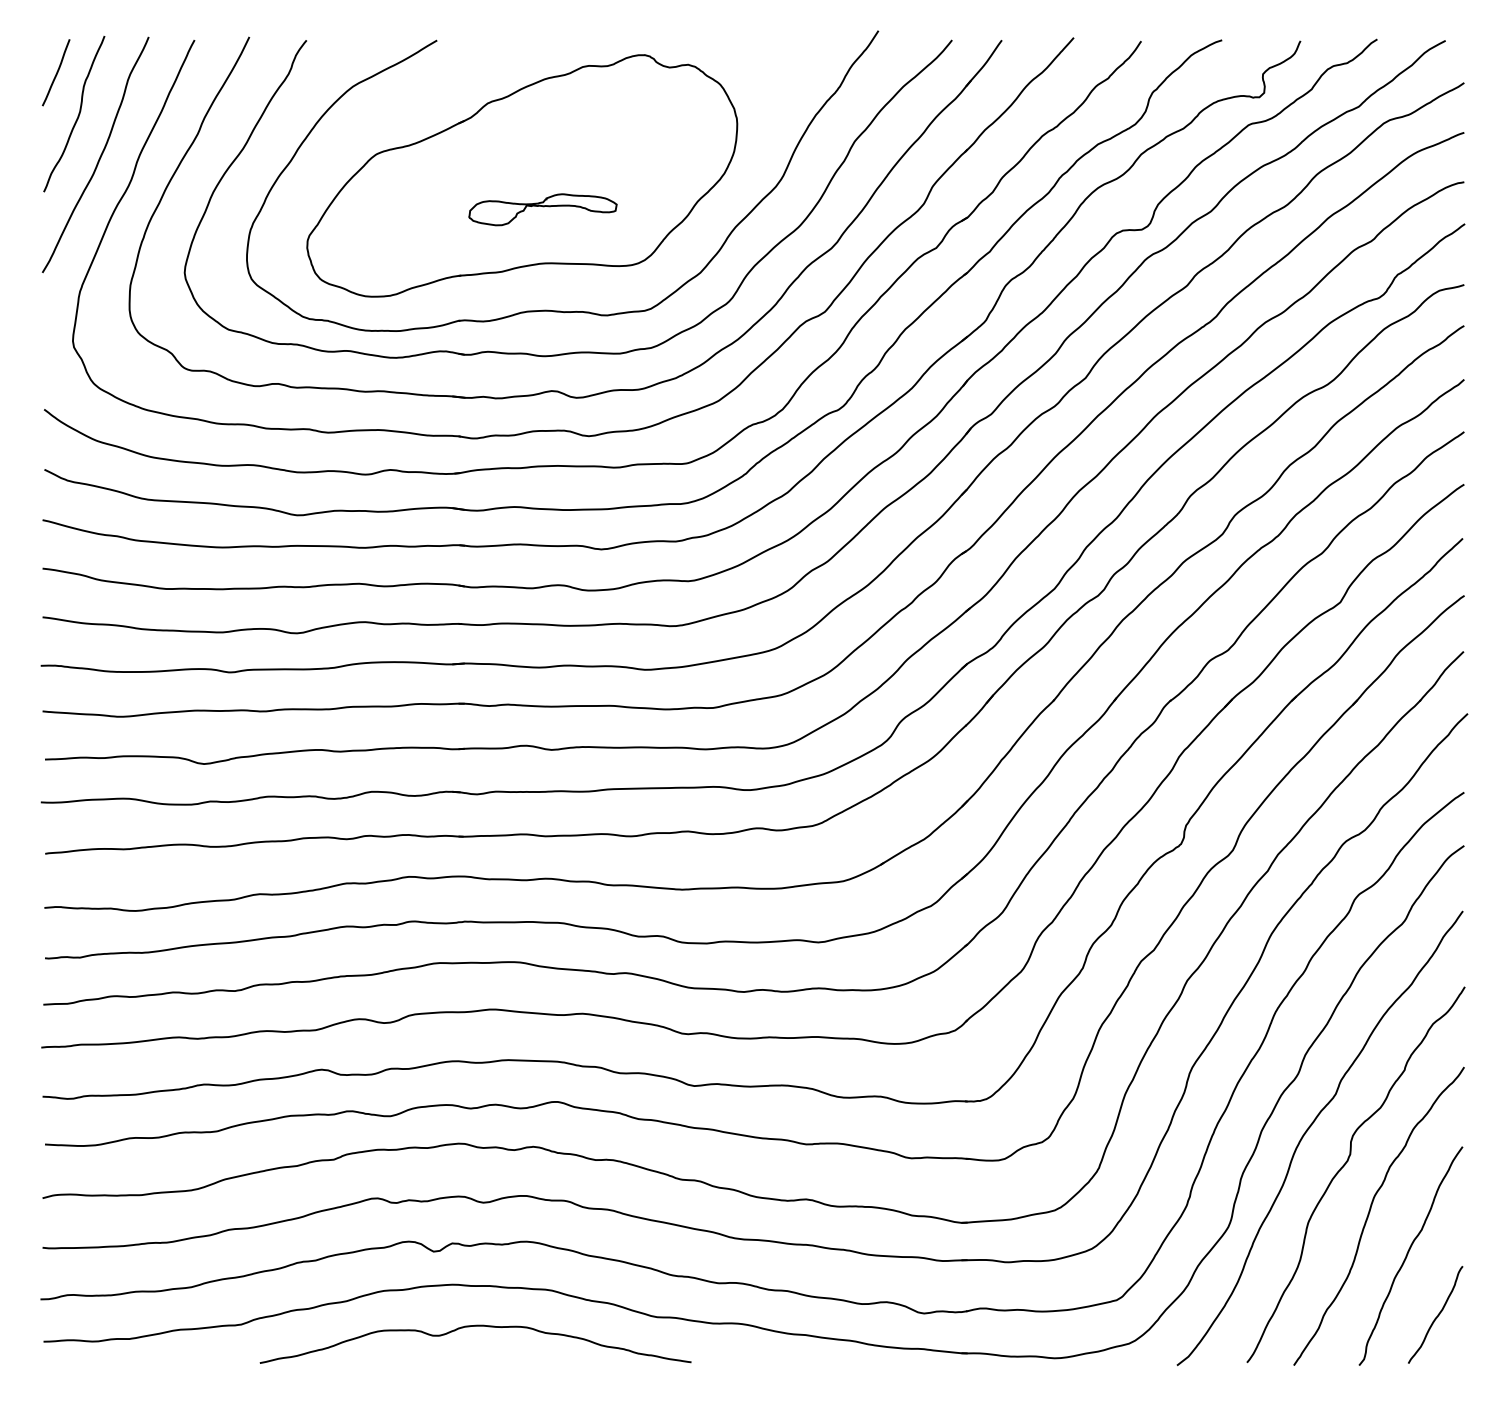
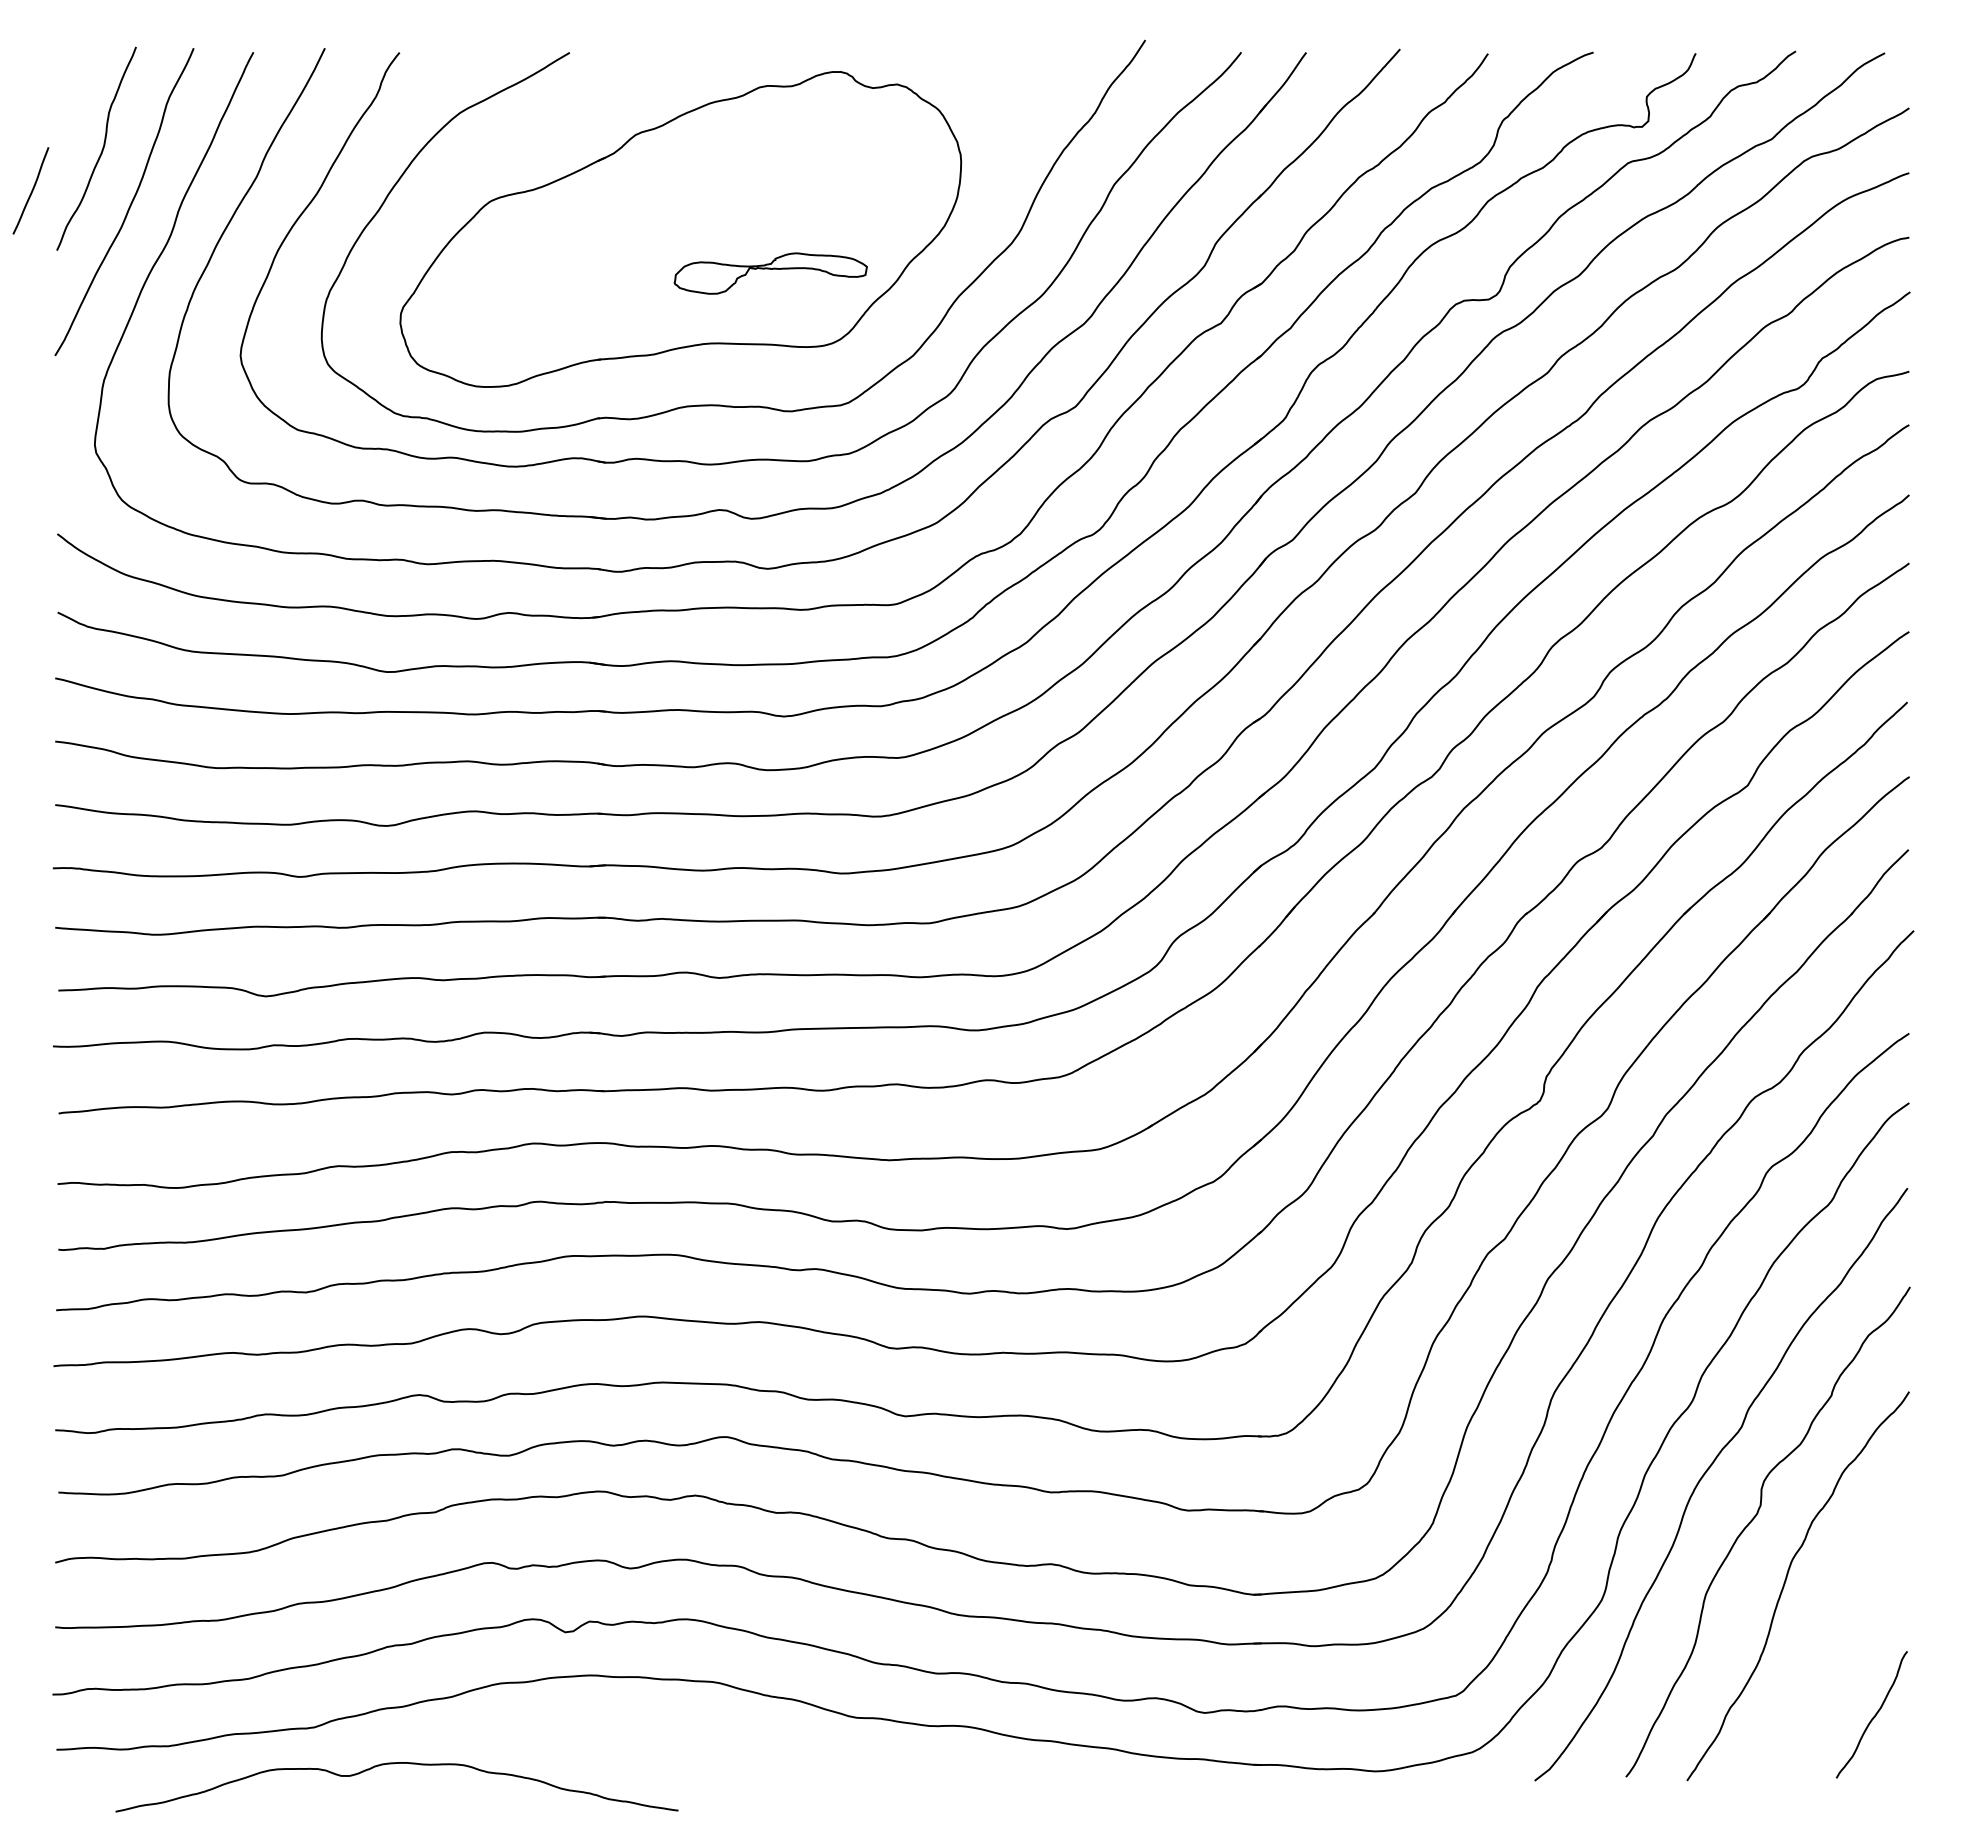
curve: (56, 72) -> (31, 190), moved
part: (542, 209) -> (770, 273), moved
curve: (1407, 1255) -> (1835, 1637), removed
curve: (473, 1326) -> (394, 1764), moved

